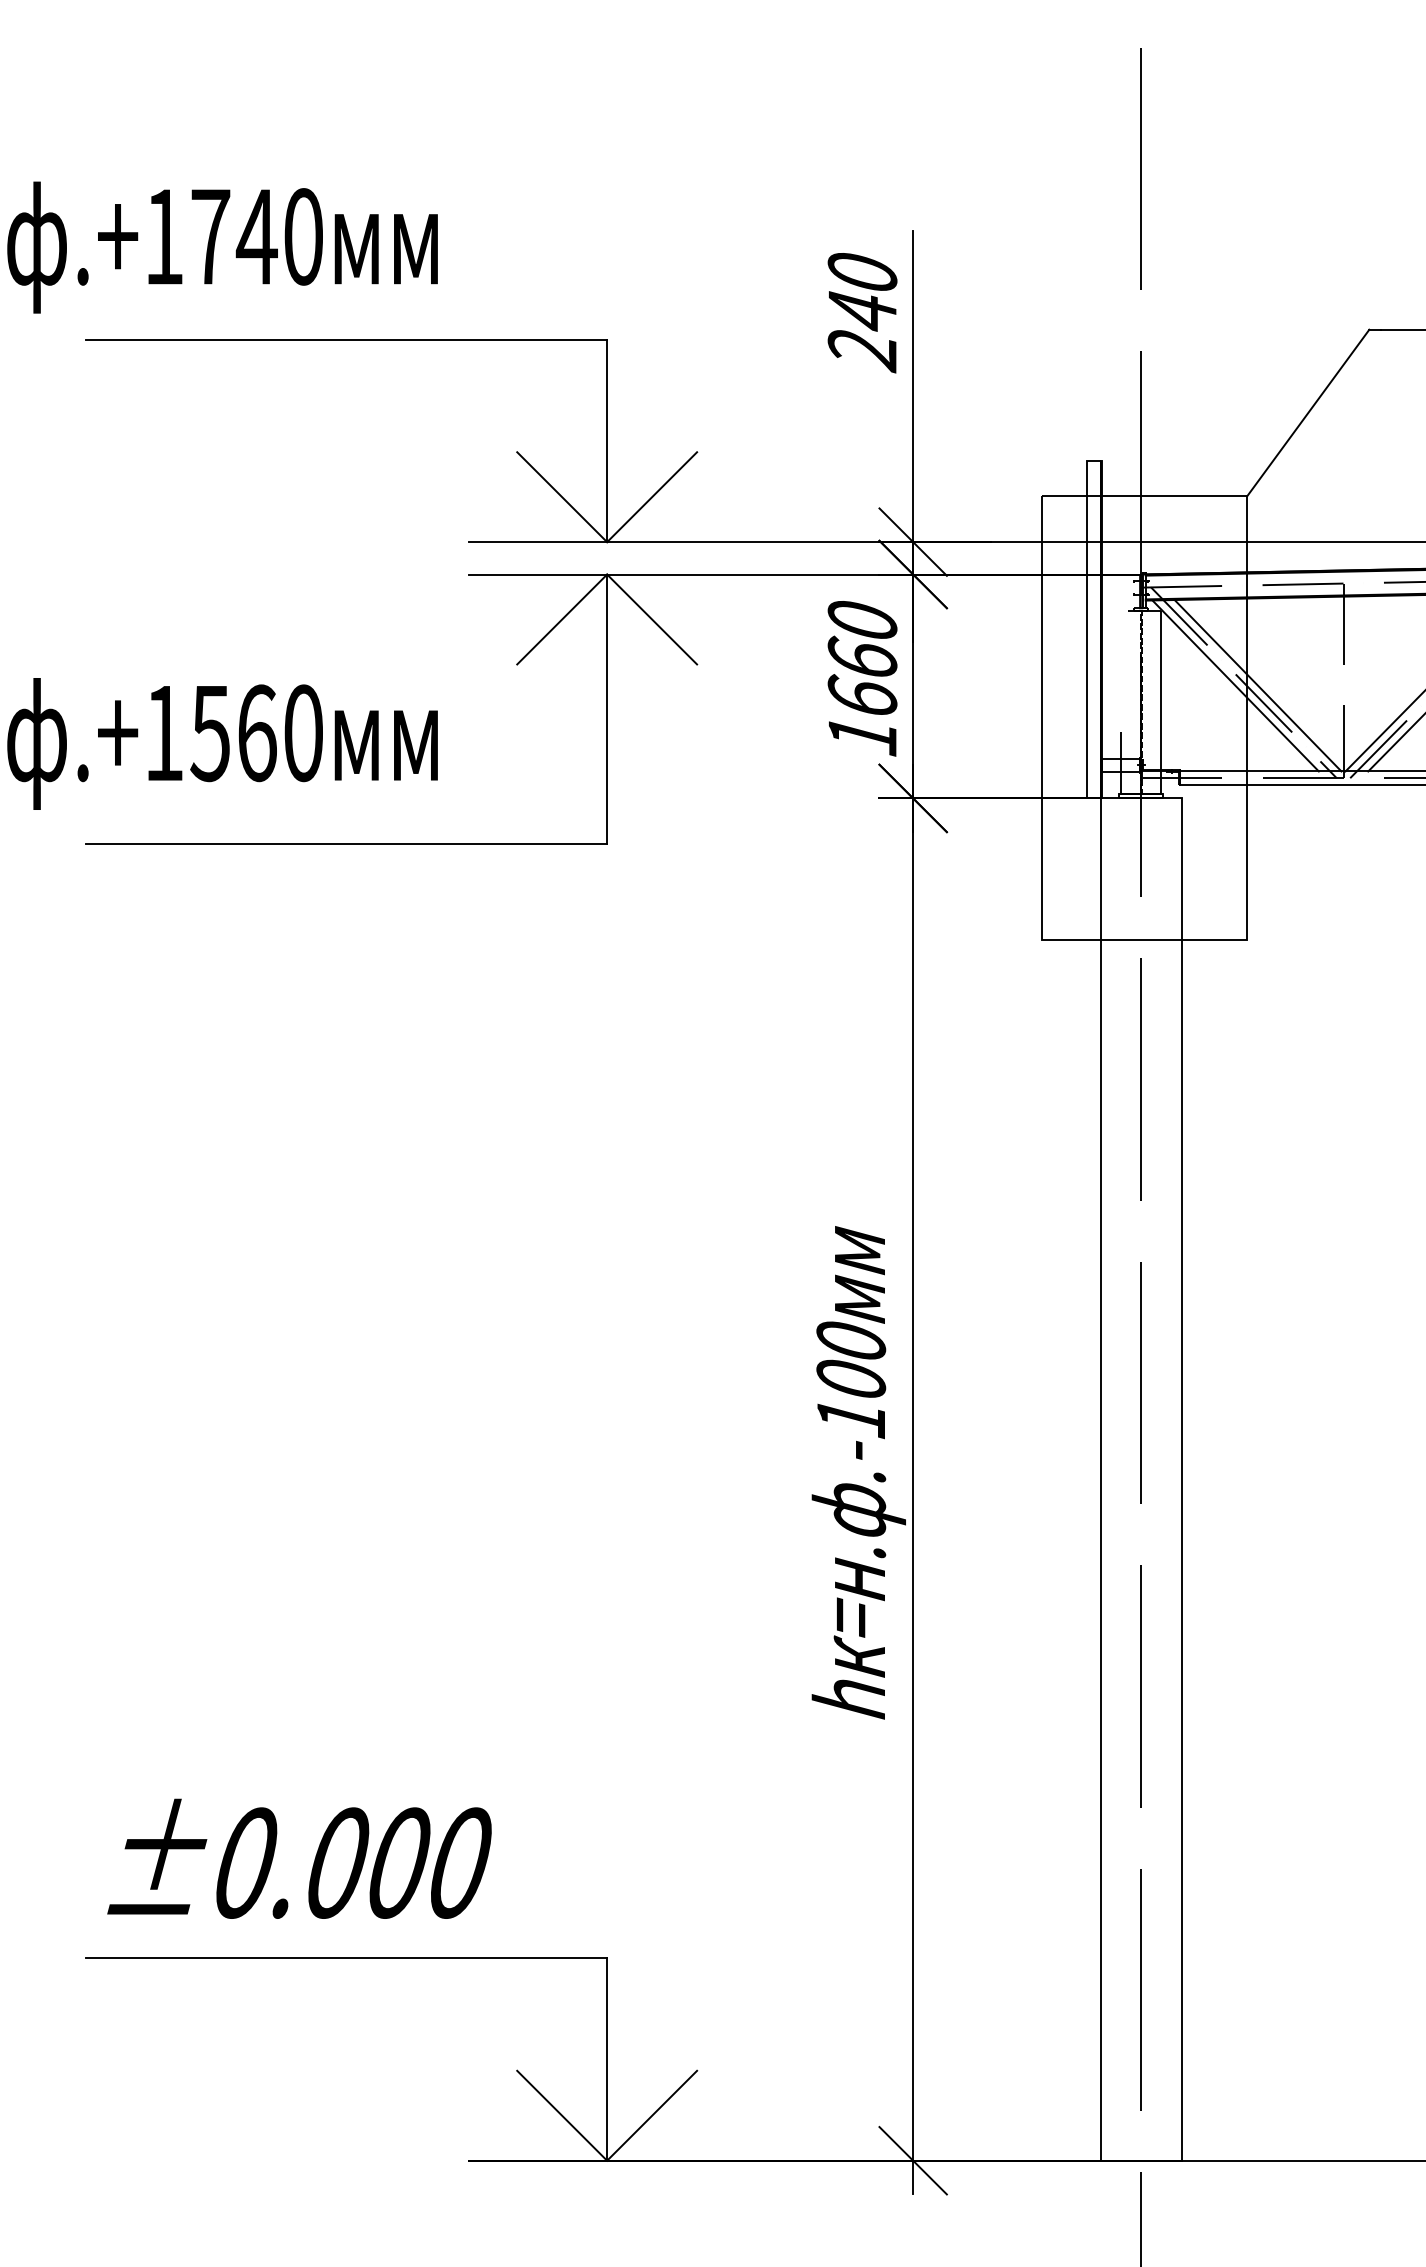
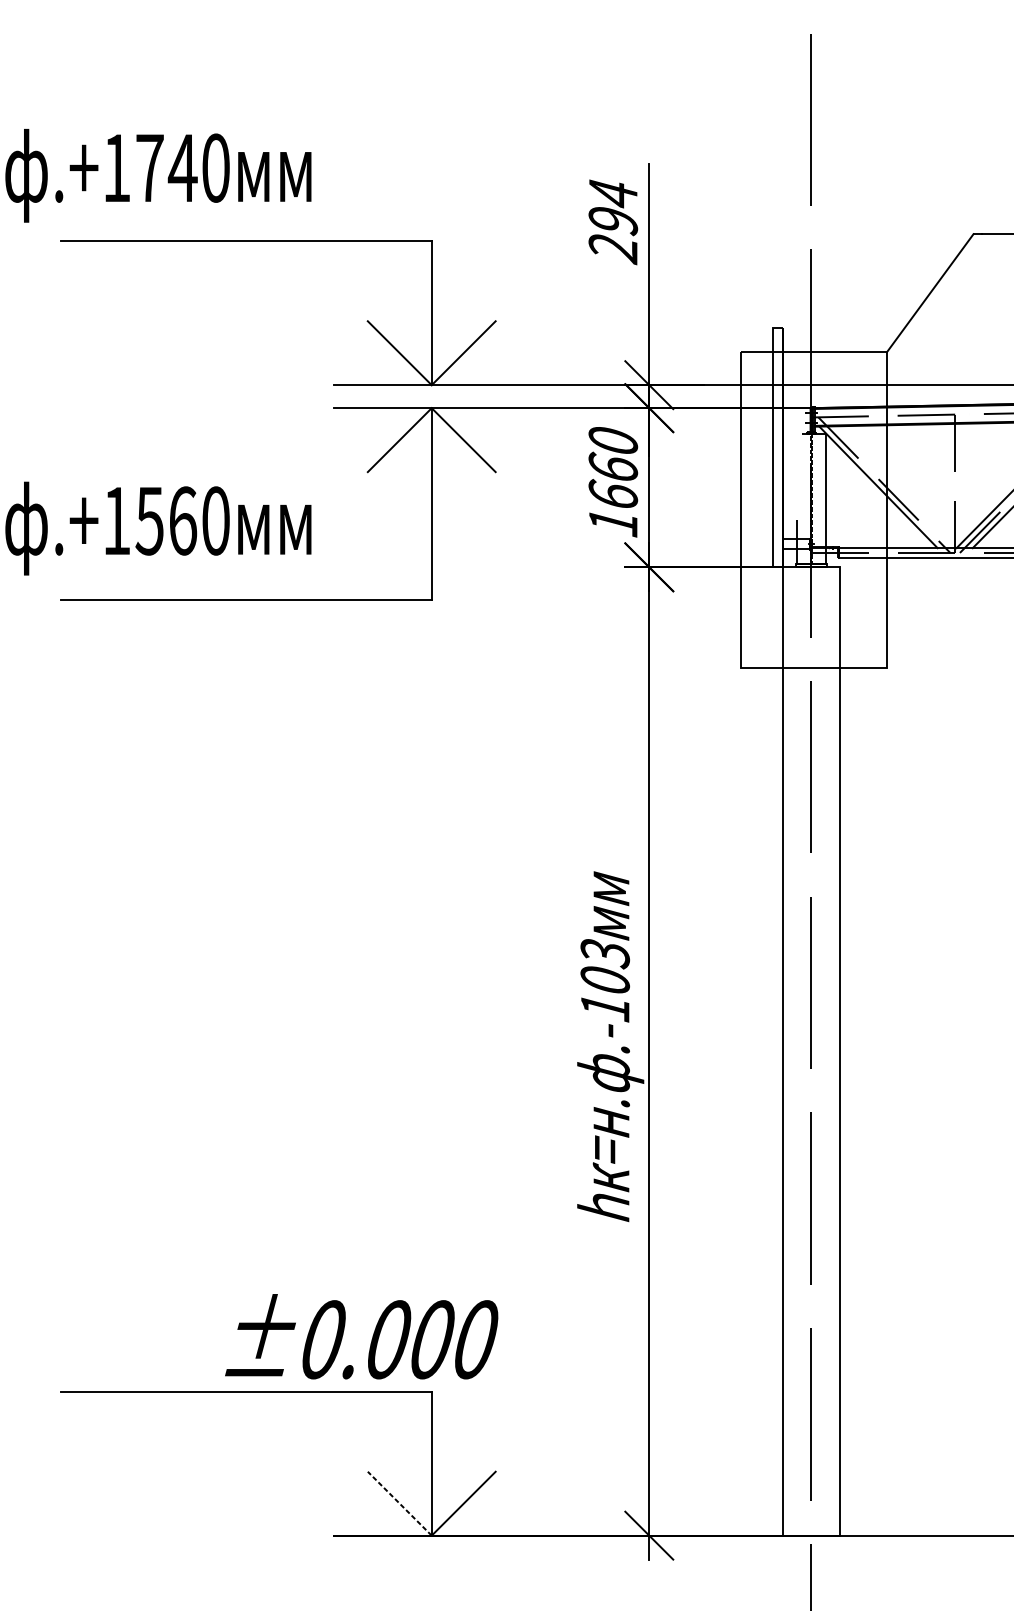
text: (862, 292) -> (613, 207), 240 -> 294
line: (1257, 685) -> (894, 487), removed
text: (851, 1342) -> (605, 954), .-100 -> .-103
text: (299, 1858) -> (361, 1336), moved
line: (562, 2115) -> (400, 1503), solid -> dashed

